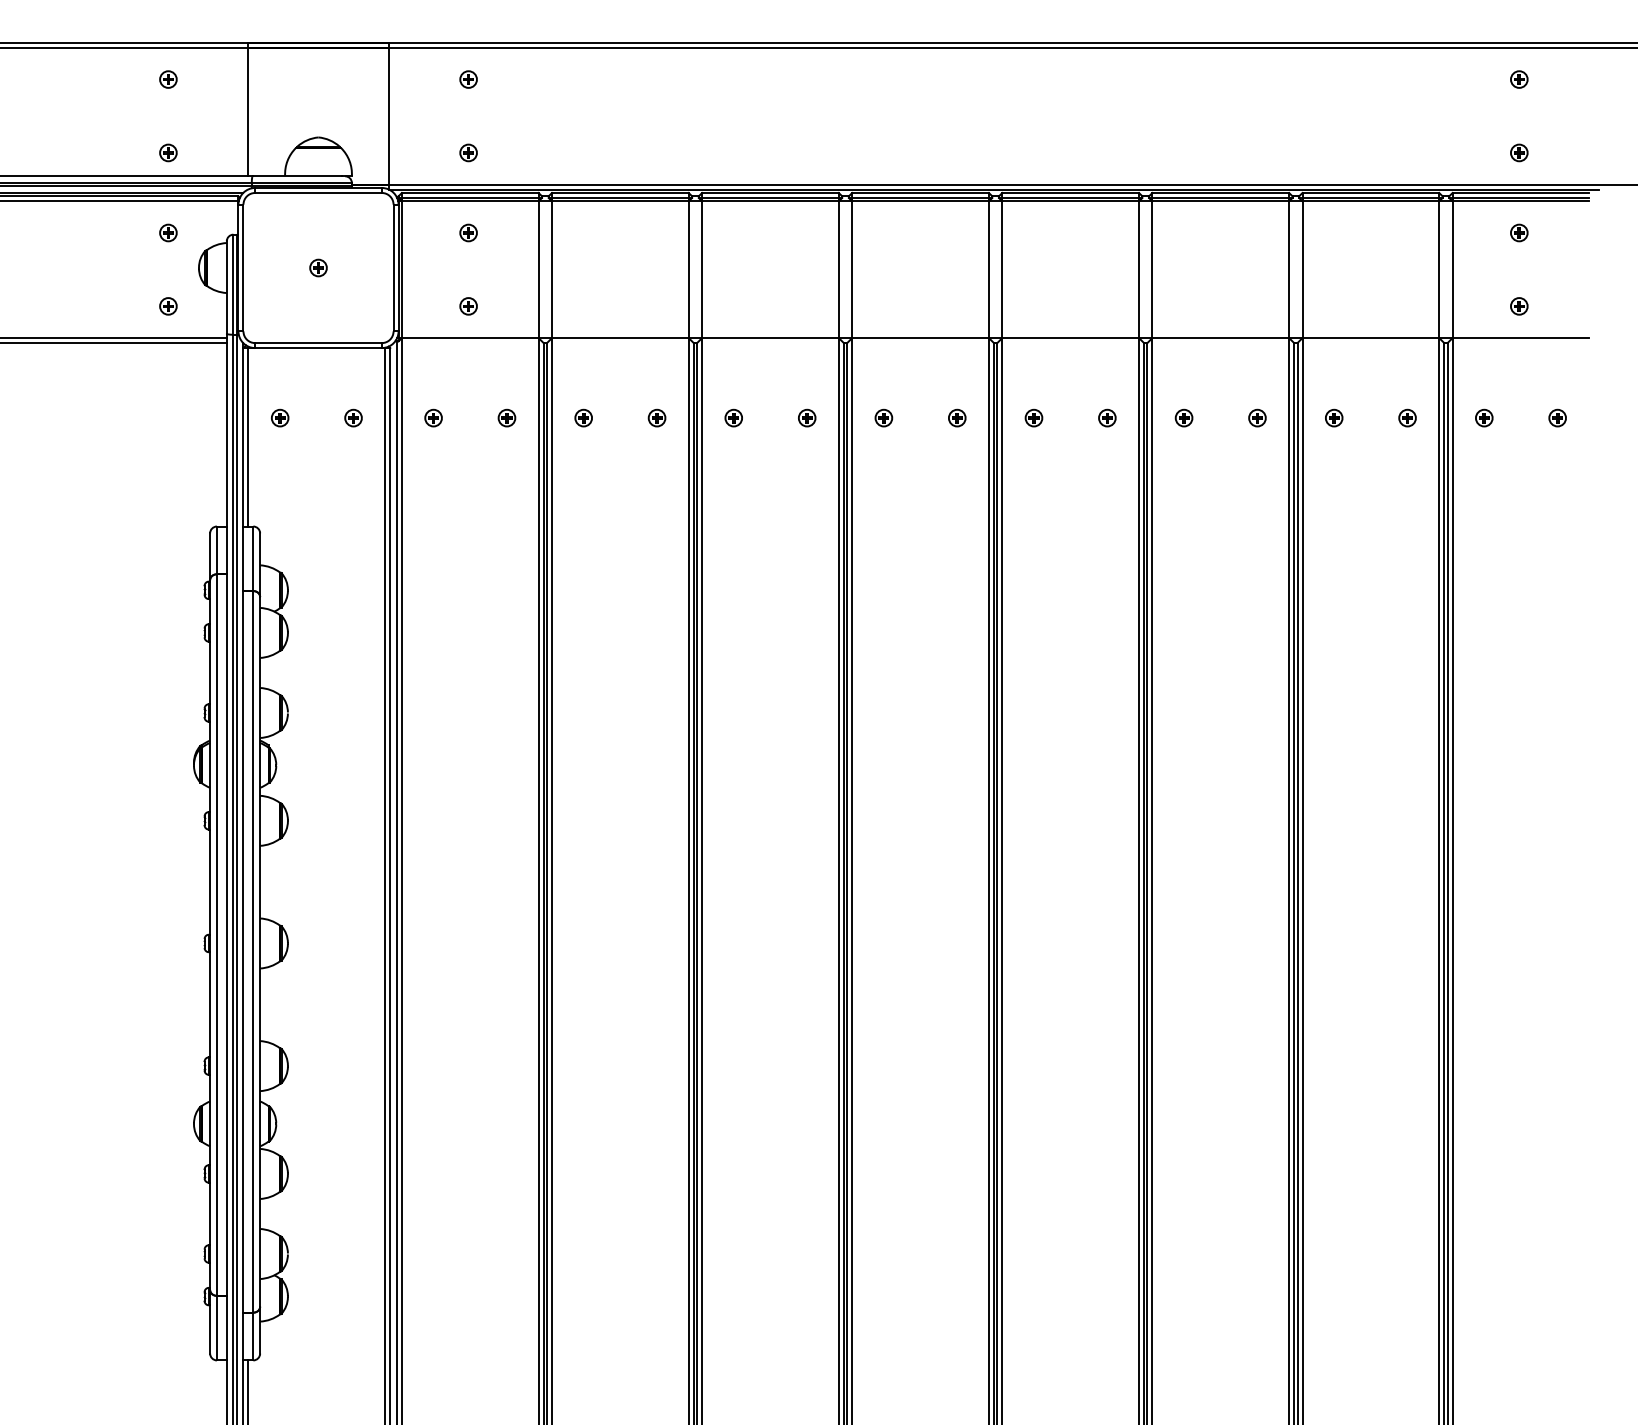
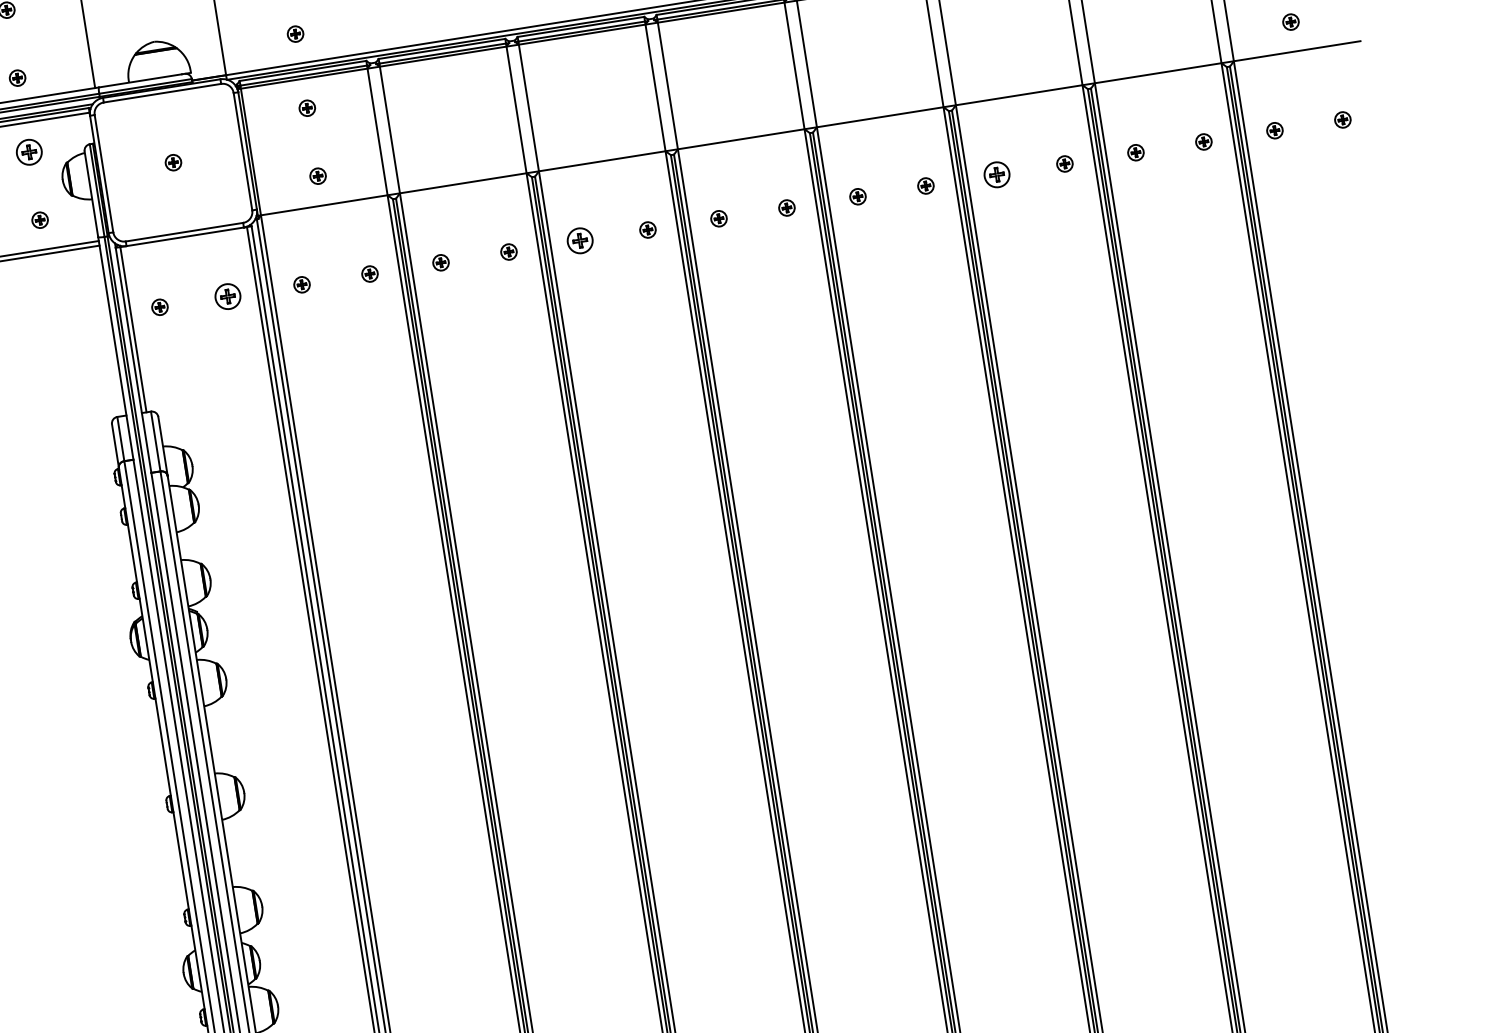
part: (168, 232) -> (29, 151), size x1.6
part: (353, 417) -> (227, 295), size x1.6
part: (733, 417) -> (579, 240), size x1.6
part: (1183, 417) -> (996, 174), size x1.6

